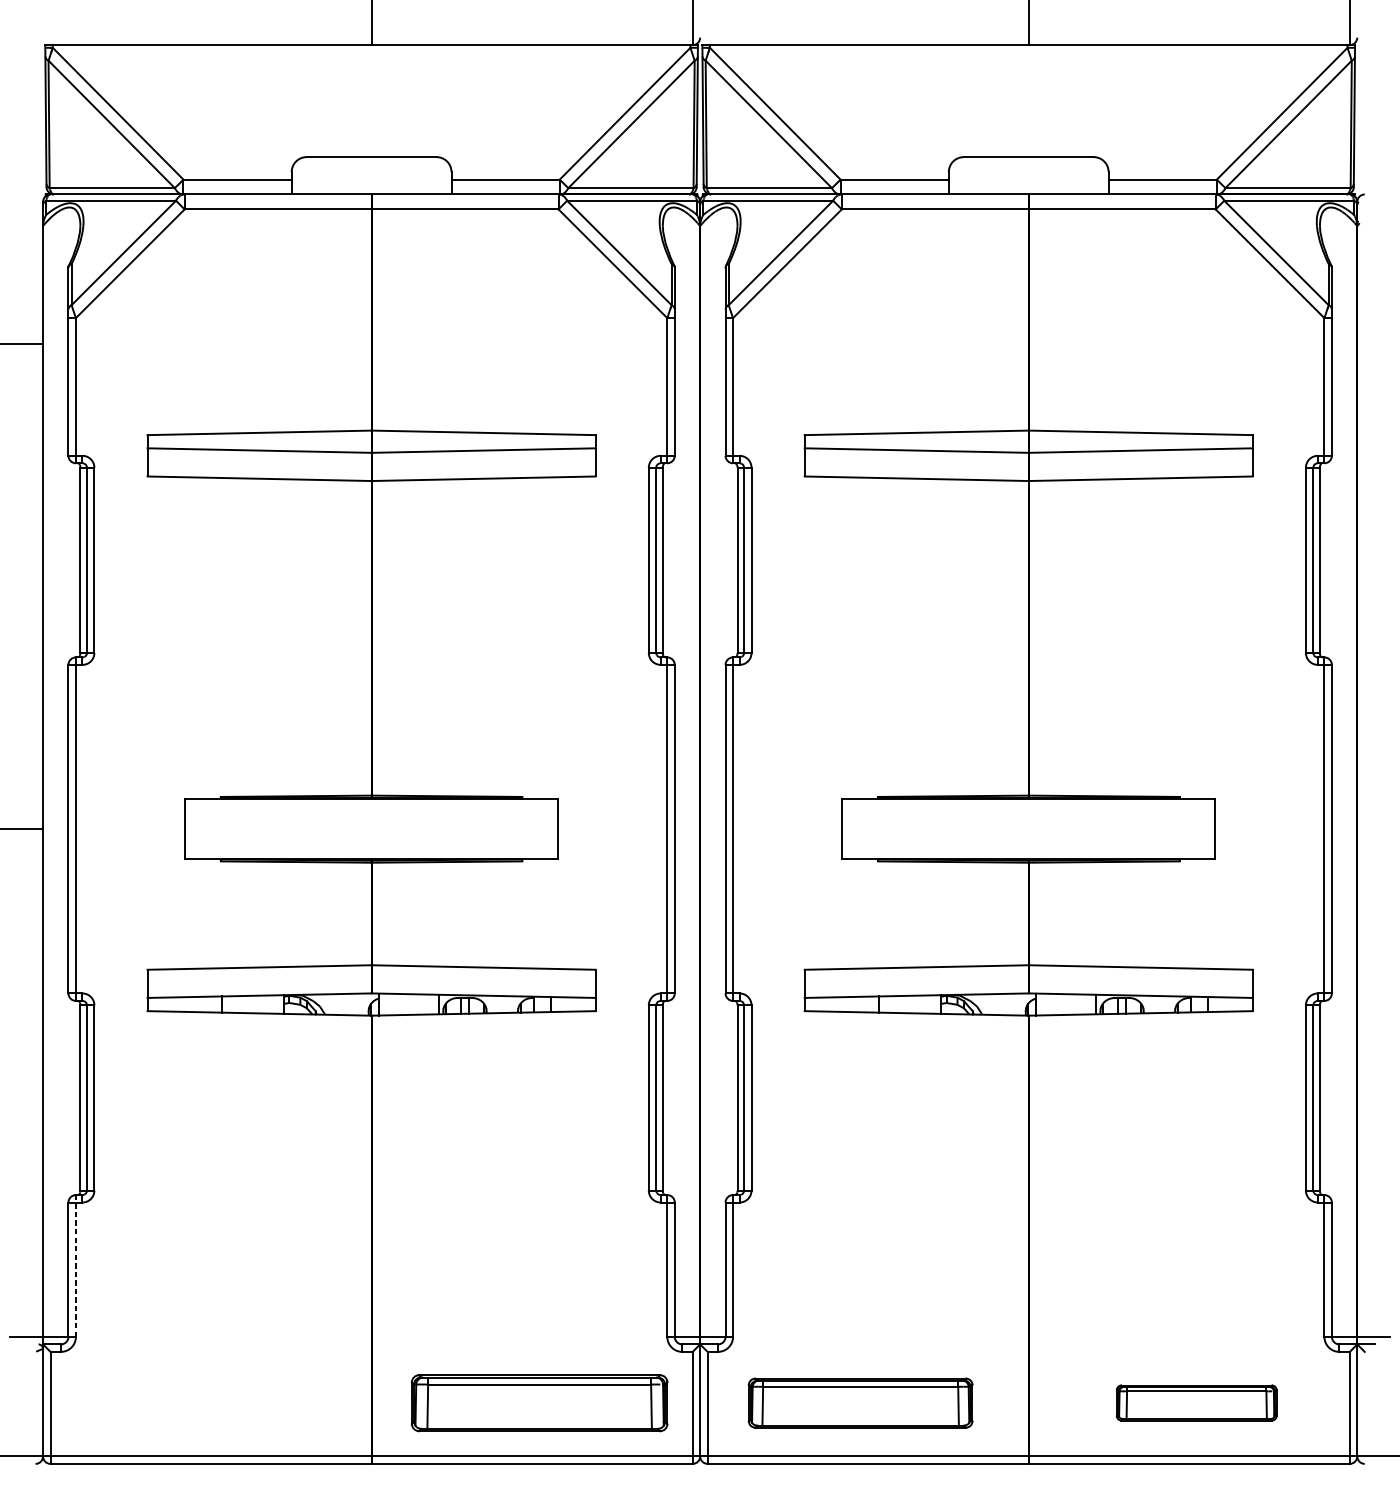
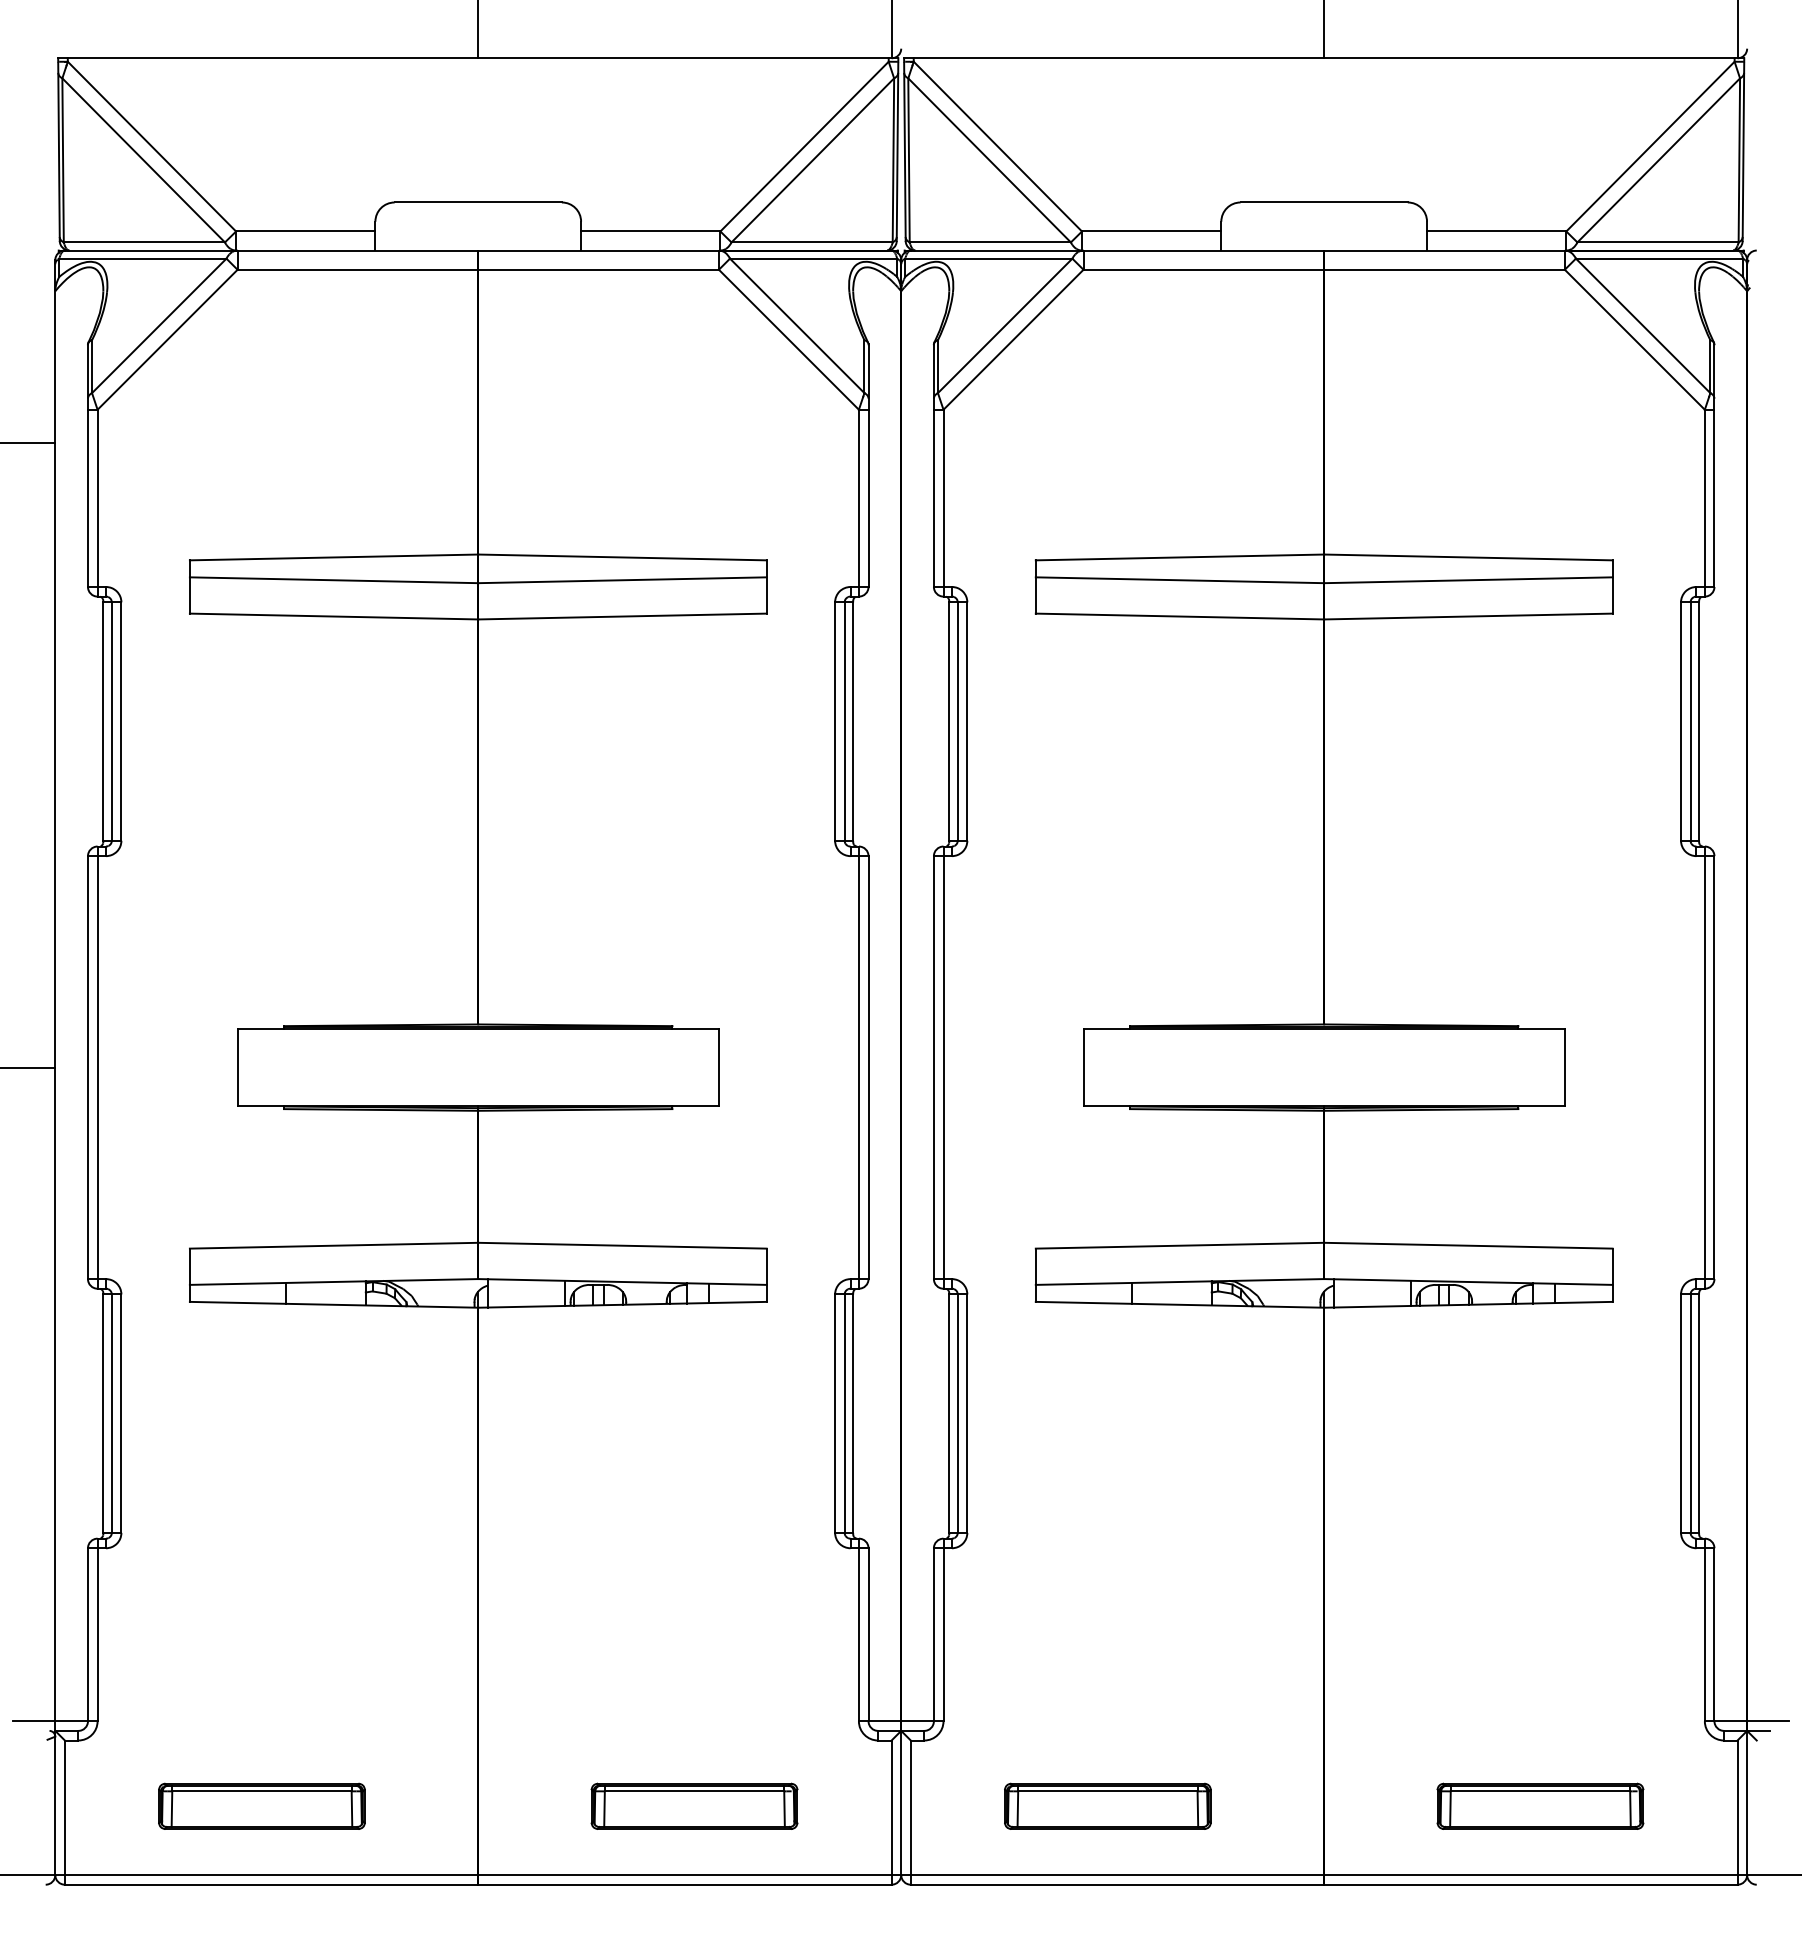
line: (75, 1265) -> (97, 1629), dashed -> solid
part: (203, 1402) -> (261, 1805), added
part: (539, 1402) -> (694, 1805), size x0.62
part: (860, 1402) -> (1107, 1805), size x0.71

